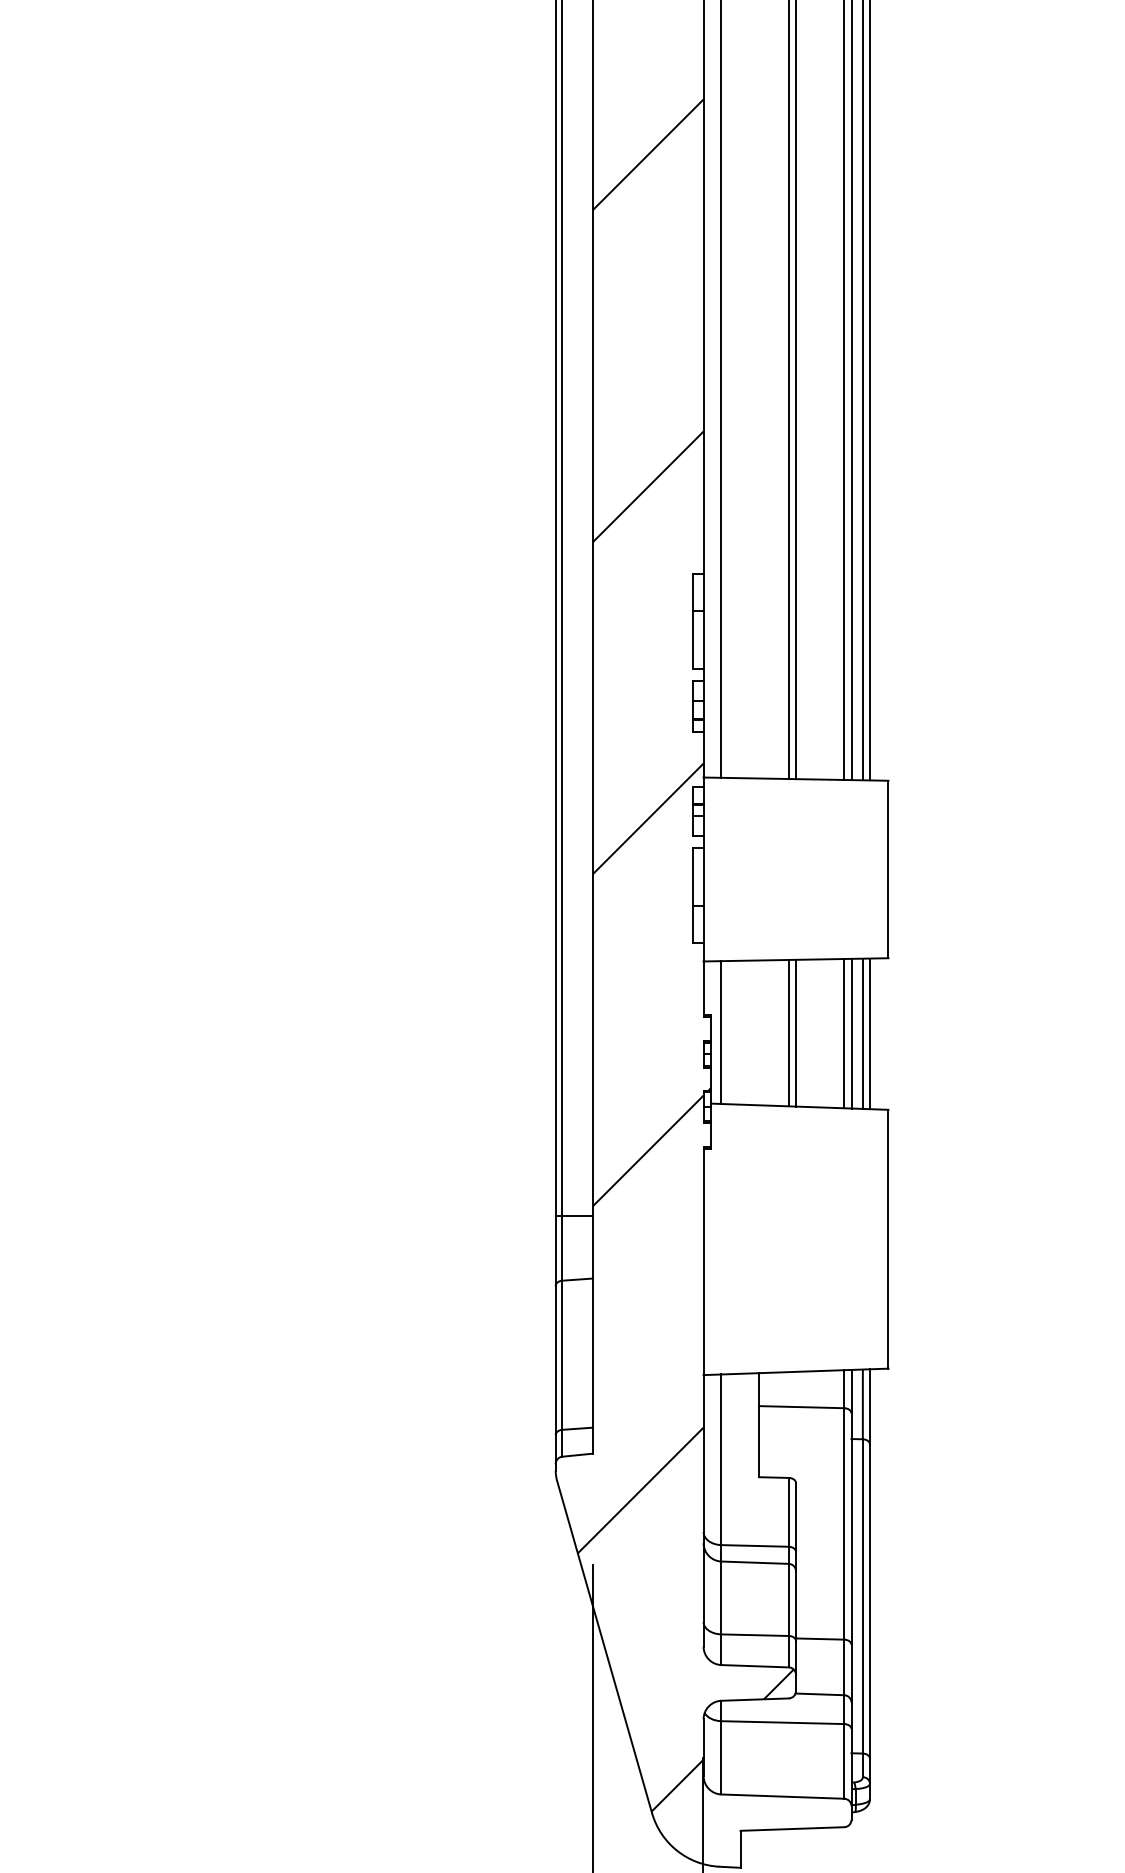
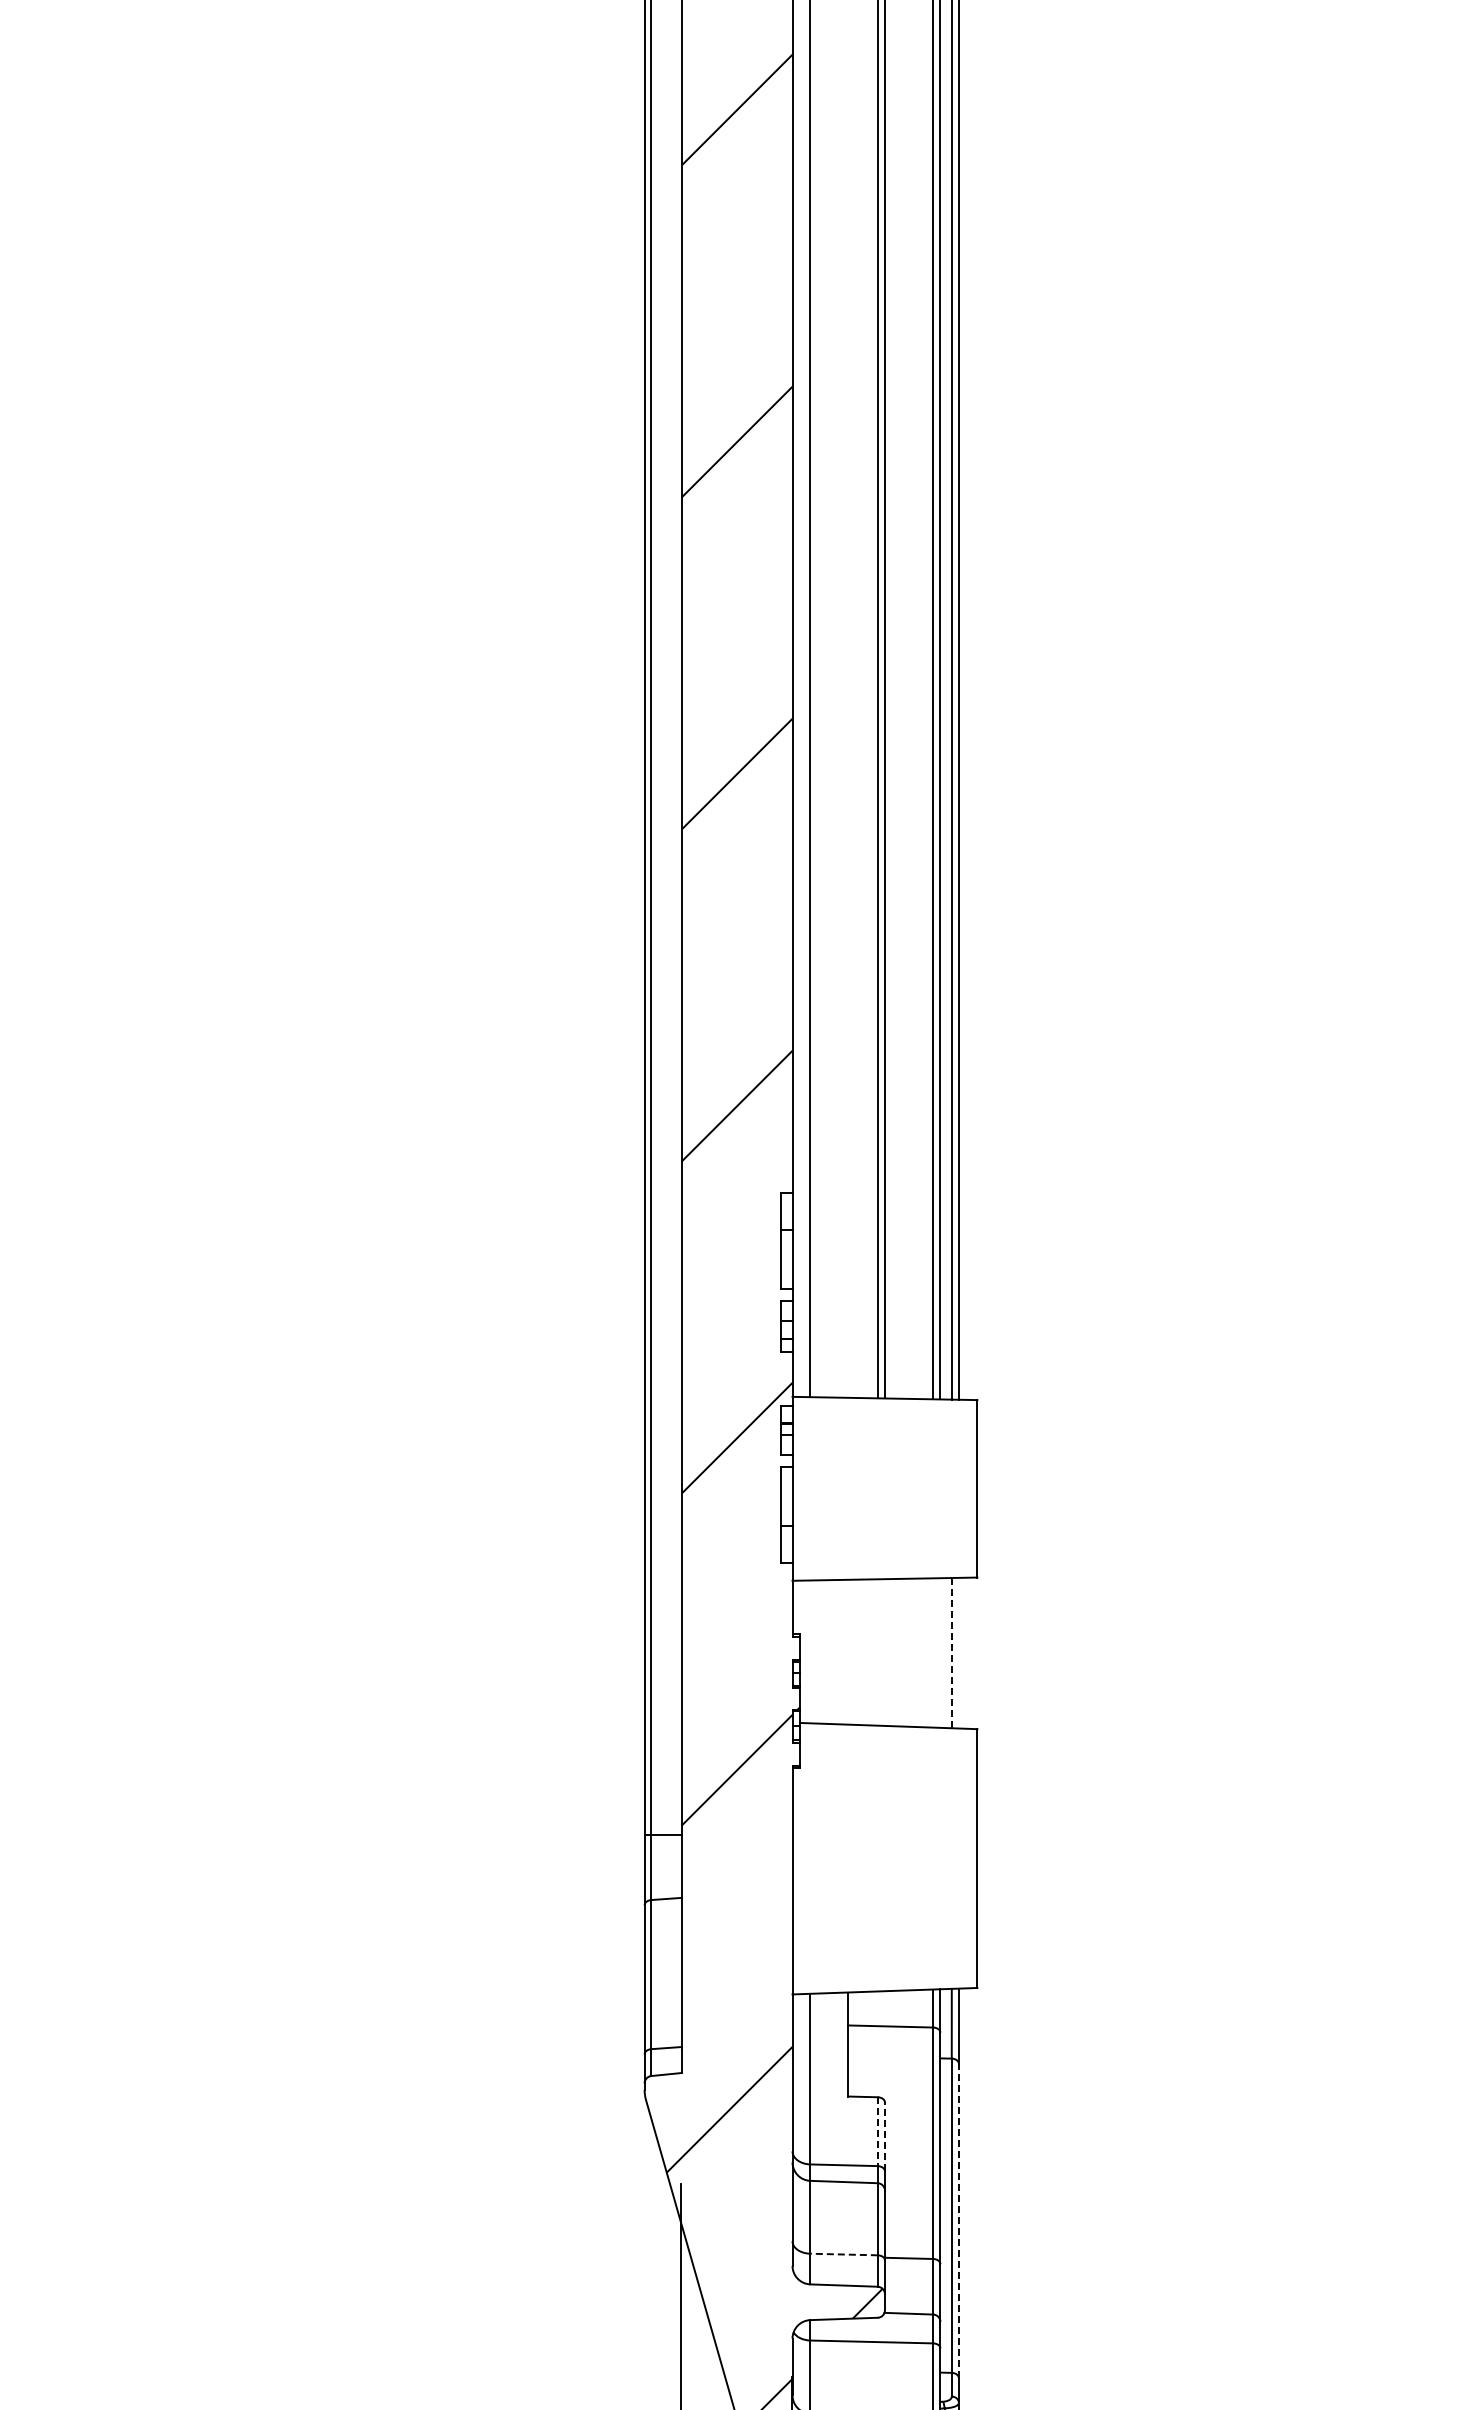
line: (721, 1032) -> (810, 1651), removed
line: (788, 1033) -> (877, 1652), removed
line: (795, 1033) -> (884, 1652), removed
line: (844, 1033) -> (933, 1652), removed
line: (851, 1033) -> (940, 1652), removed
line: (869, 1033) -> (958, 1652), removed
line: (862, 1034) -> (951, 1653), solid -> dashed
line: (788, 1513) -> (877, 2132), solid -> dashed
line: (795, 1517) -> (884, 2136), solid -> dashed
line: (869, 1601) -> (958, 2220), solid -> dashed
line: (755, 1635) -> (844, 2254), solid -> dashed

